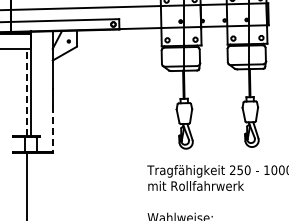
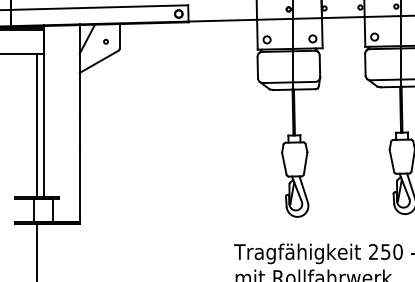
line: (26, 92) -> (36, 125), dashed -> solid
line: (52, 129) -> (79, 185), dashed -> solid

